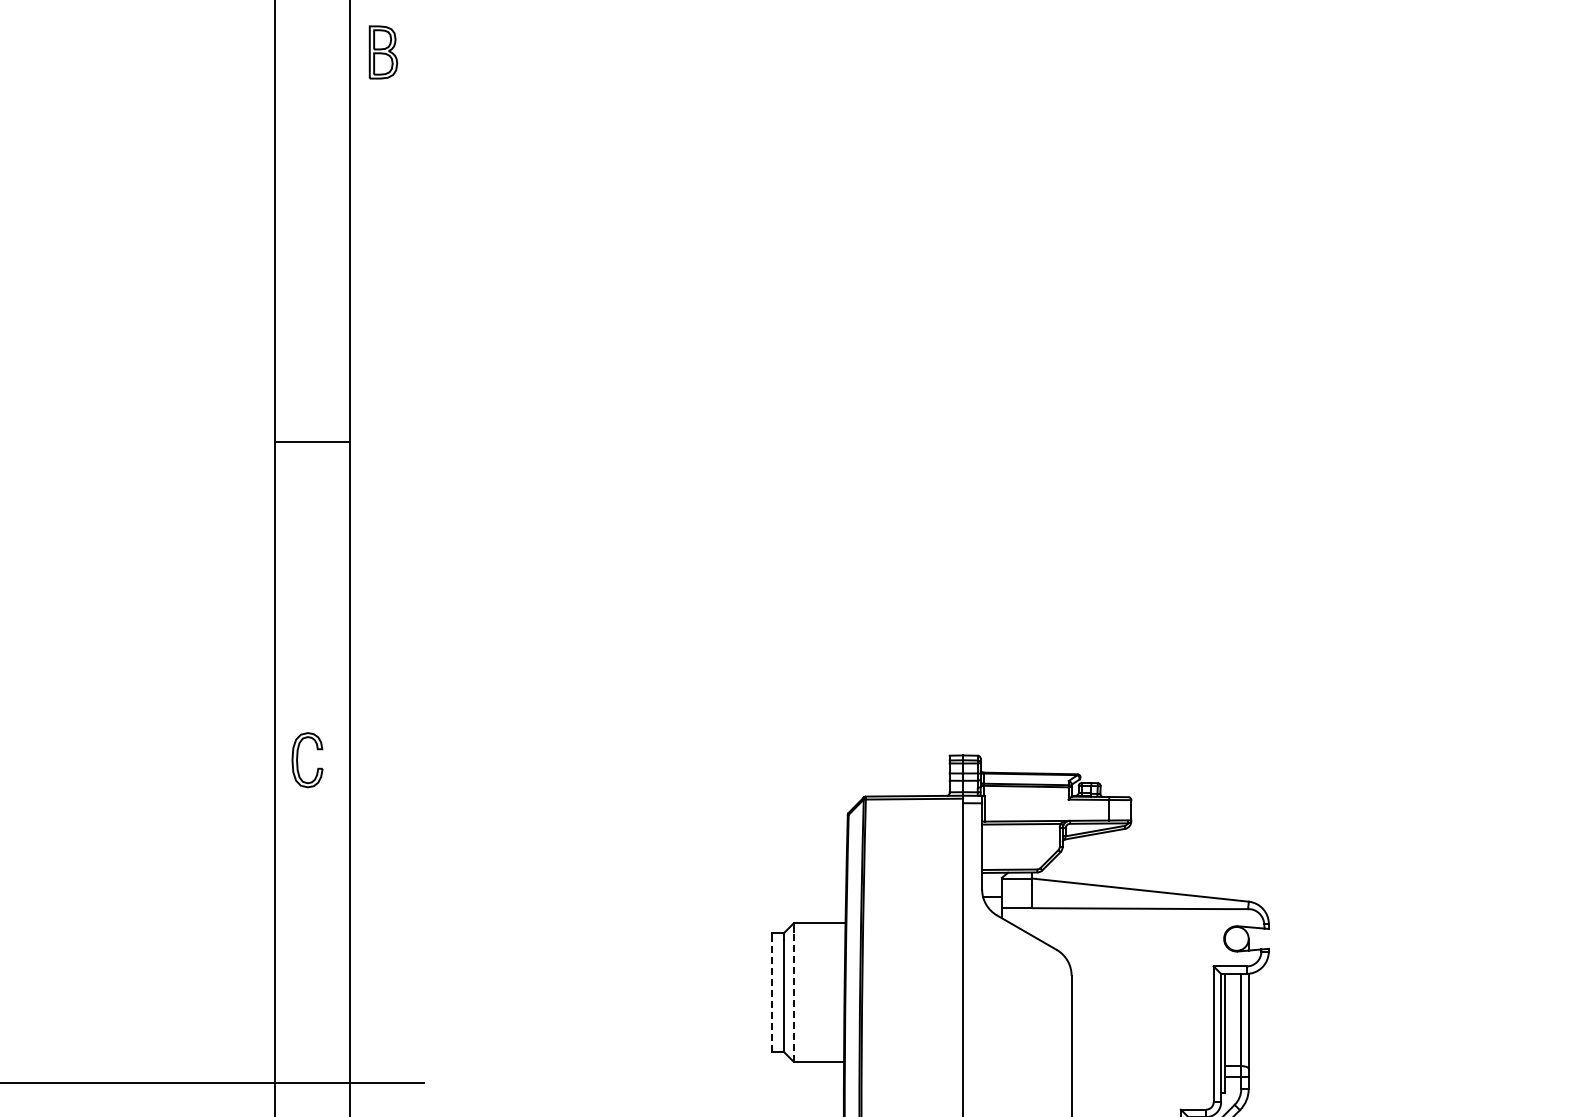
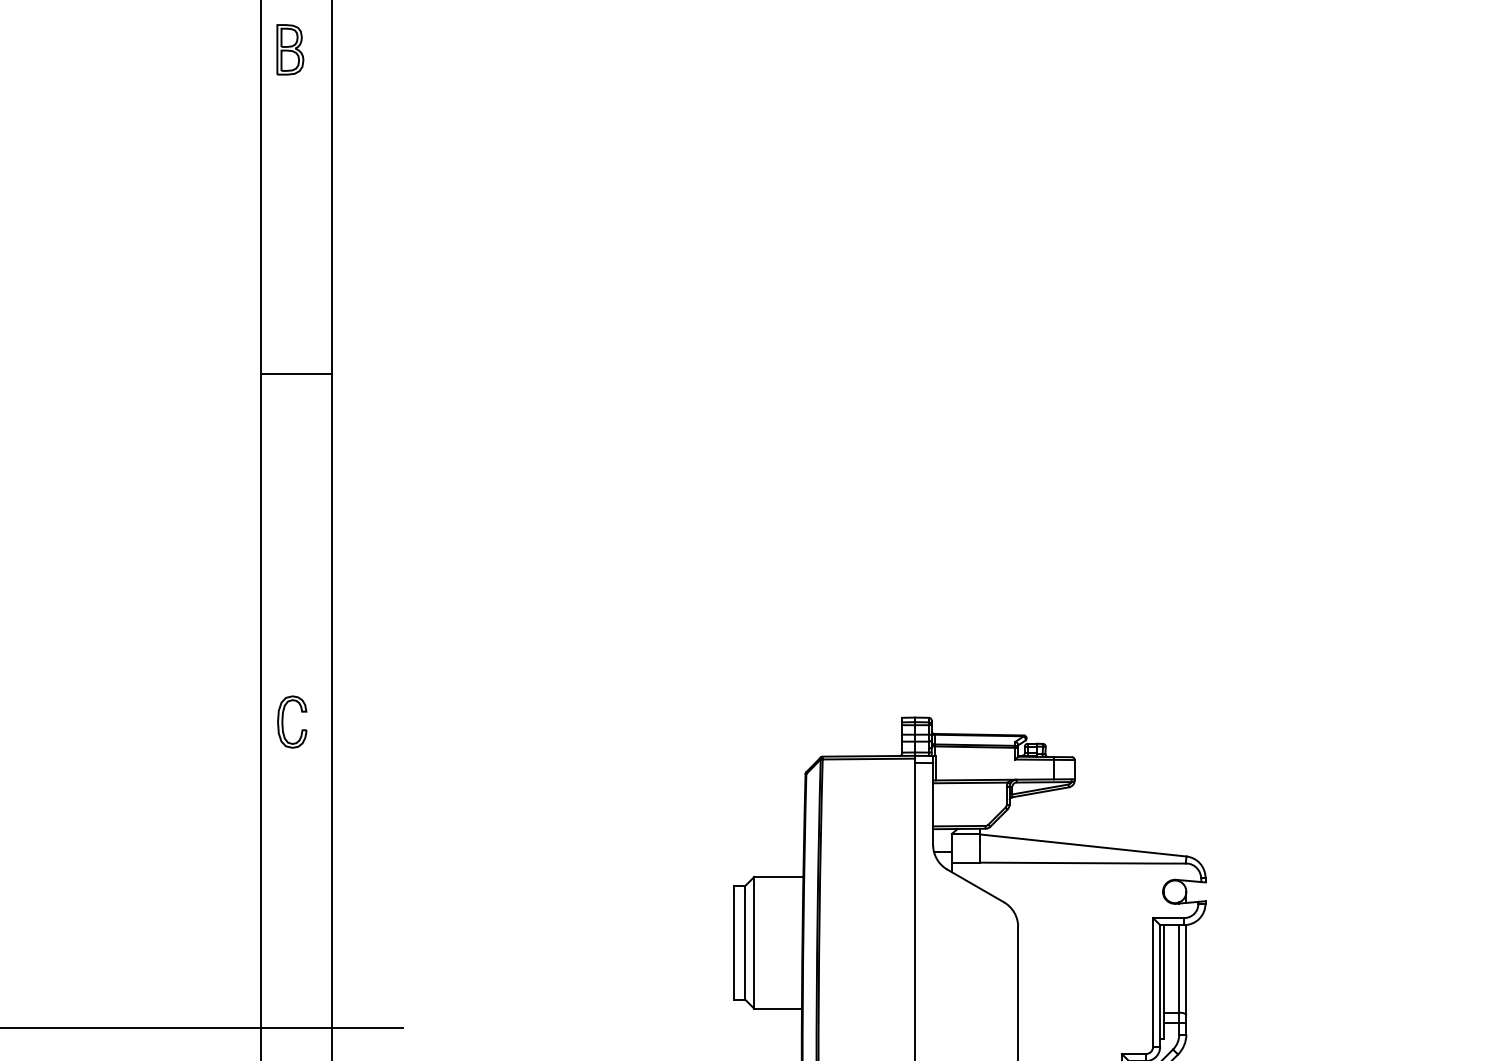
part: (383, 52) -> (290, 49), moved
line: (311, 442) -> (296, 374), moved
line: (772, 995) -> (734, 945), dashed -> solid
line: (793, 996) -> (753, 946), dashed -> solid

